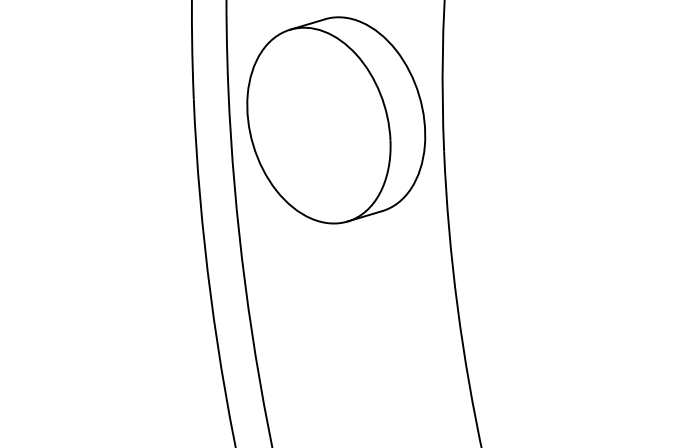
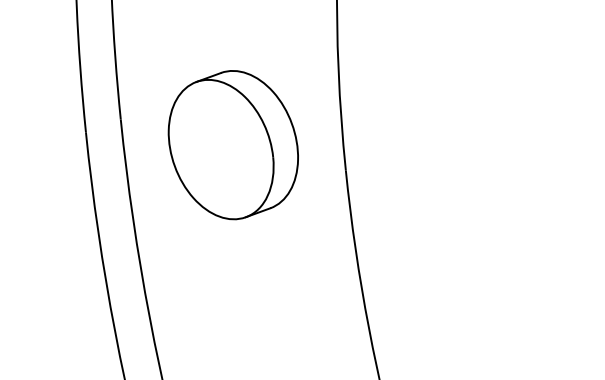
part: (336, 120) -> (233, 145), size x0.7

